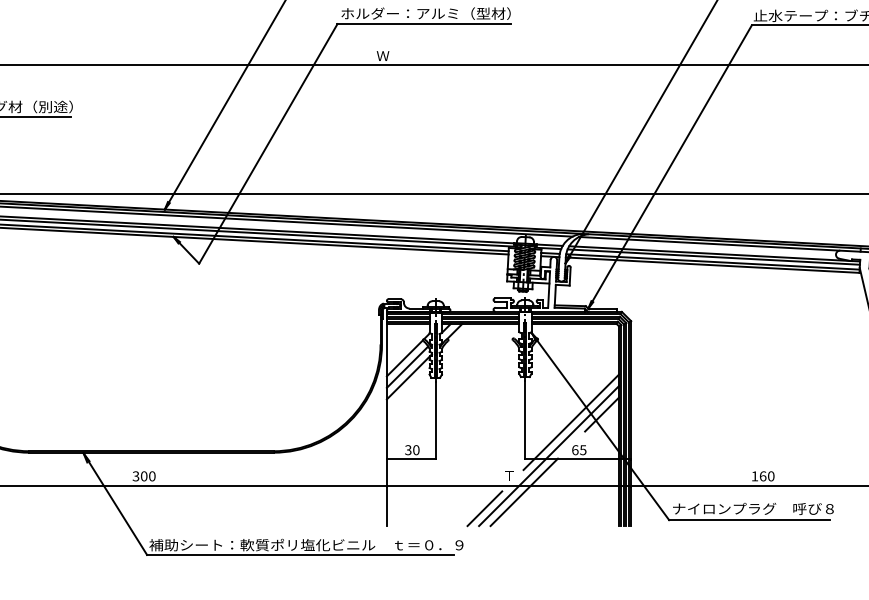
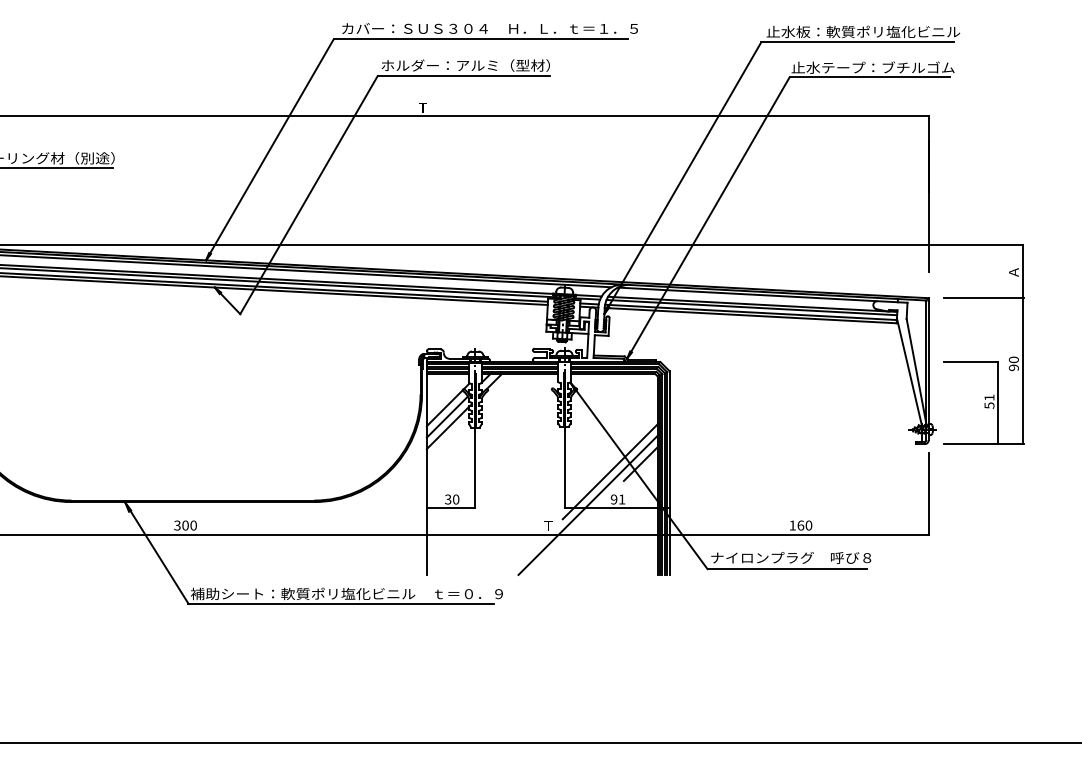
text: (383, 55) -> (423, 107), Ｗ -> Ｔ
text: (578, 450) -> (617, 499), 65 -> 91
line: (523, 491) -> (562, 540), removed
line: (485, 508) -> (524, 557), removed

